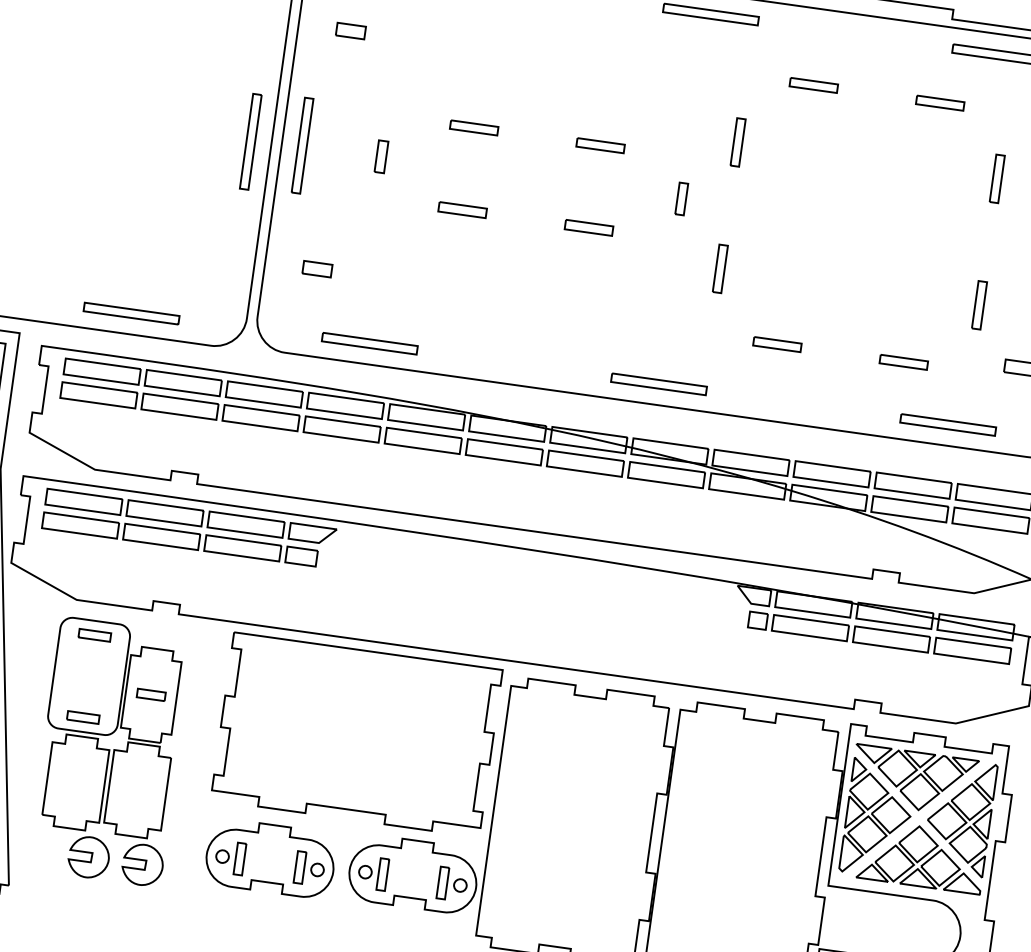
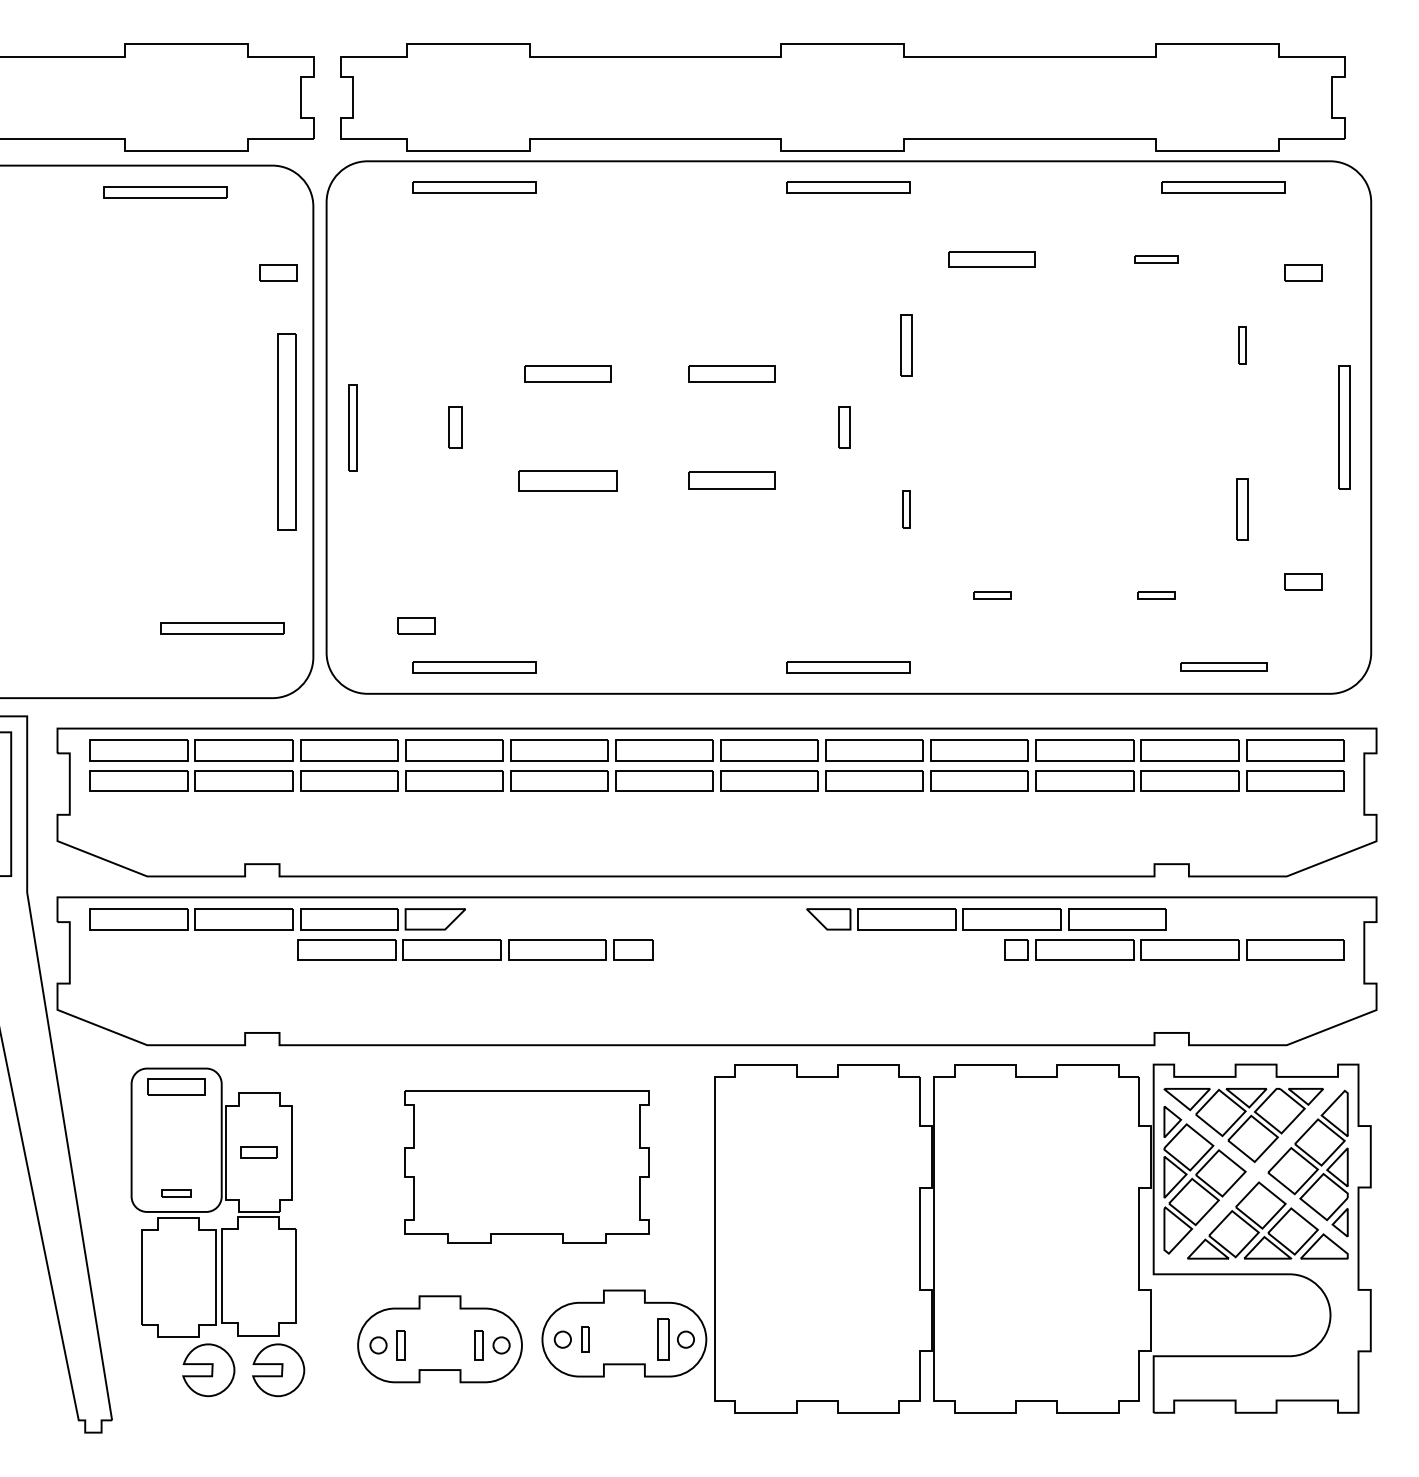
part: (351, 30) -> (278, 272), moved
part: (814, 85) -> (992, 259), size x1.4
part: (939, 103) -> (1155, 259), size x0.7
part: (473, 128) -> (567, 374), size x1.4
part: (250, 141) -> (286, 431), size x1.6
part: (302, 145) -> (353, 427), size x0.7
part: (600, 145) -> (731, 374), size x1.4
part: (997, 178) -> (1242, 345), size x0.6
part: (462, 209) -> (567, 480), size x1.6
part: (588, 227) -> (731, 480), size x1.4
part: (317, 268) -> (416, 625), moved
part: (720, 268) -> (906, 509), size x0.6
part: (131, 313) -> (222, 628), moved
part: (777, 344) -> (992, 595), size x0.6
part: (903, 362) -> (1155, 595), size x0.6
part: (947, 425) -> (1223, 667), size x0.7
part: (179, 539) -> (475, 949), moved
part: (875, 613) -> (986, 919), moved
part: (94, 634) -> (176, 1086), size x1.4
part: (83, 717) -> (176, 1193), size x0.7
part: (356, 734) -> (526, 1166), size x0.7
part: (240, 859) -> (401, 1345), size x0.7
part: (299, 867) -> (478, 1345), size x0.7
part: (382, 874) -> (585, 1339), size x0.6

